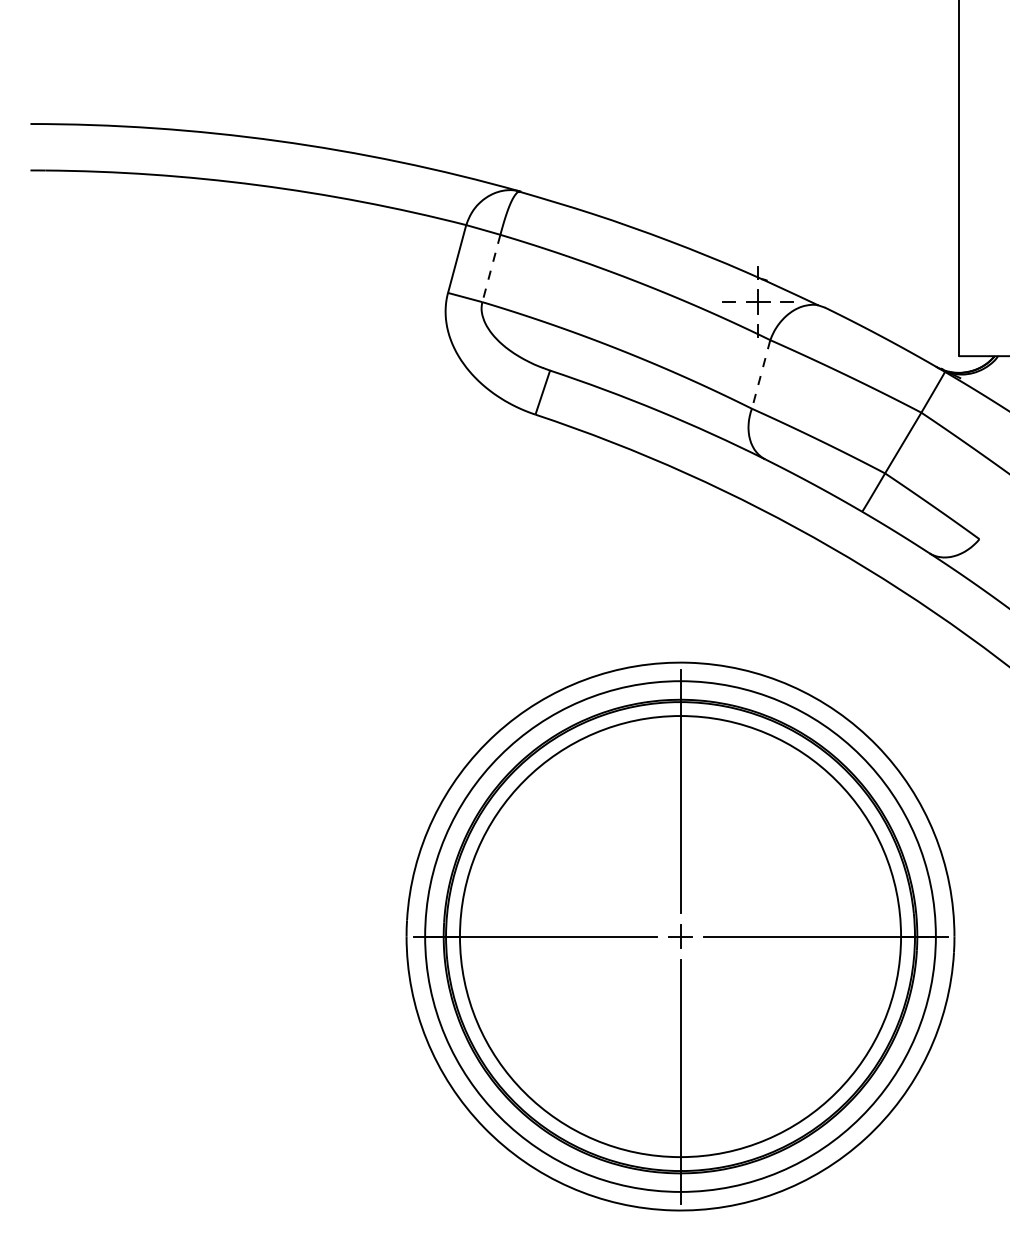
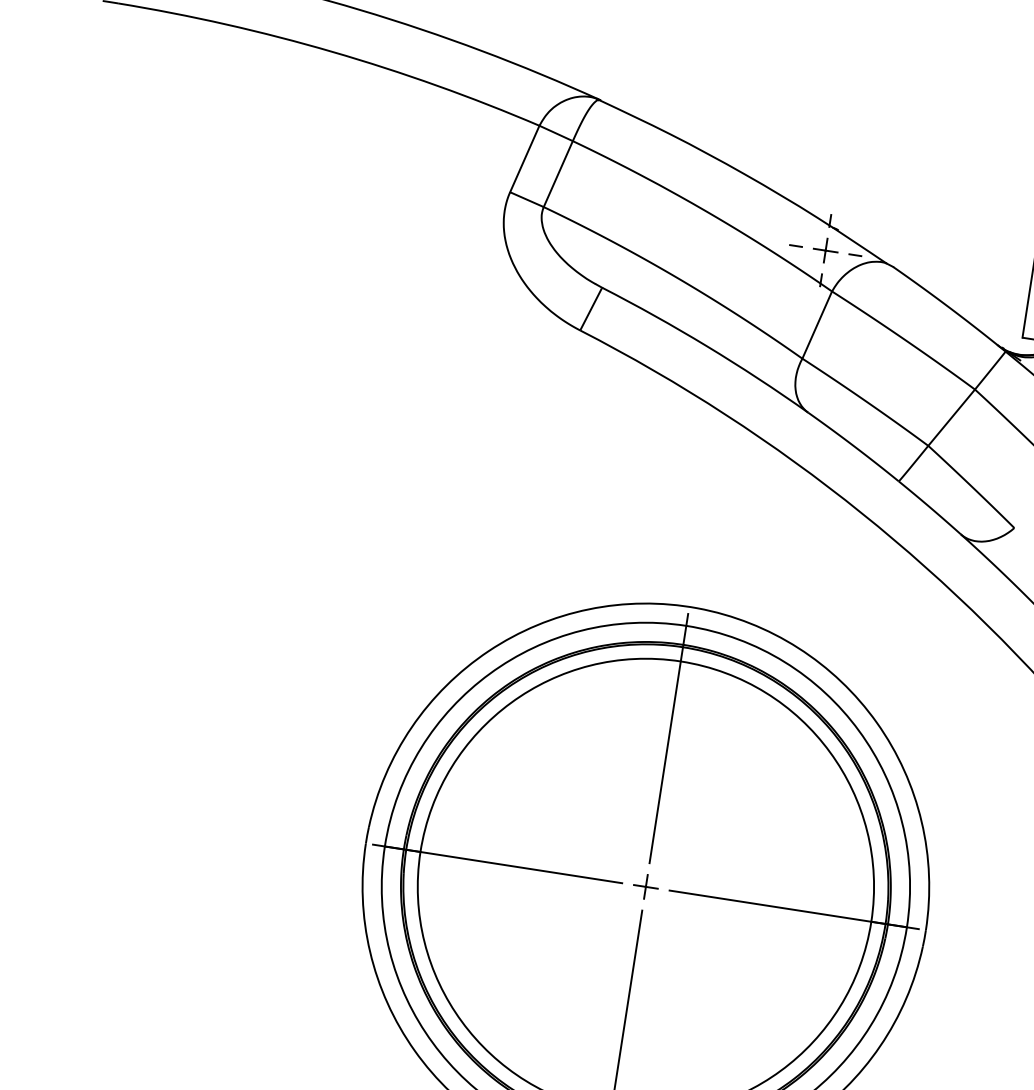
line: (491, 268) -> (558, 174), dashed -> solid
line: (761, 374) -> (817, 325), dashed -> solid

